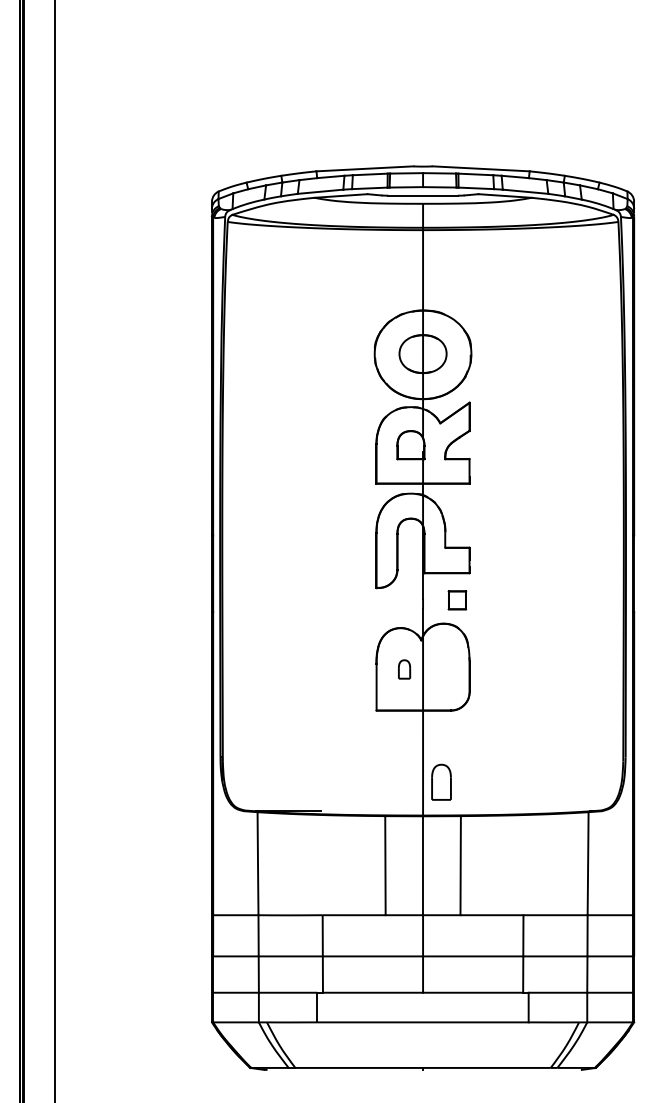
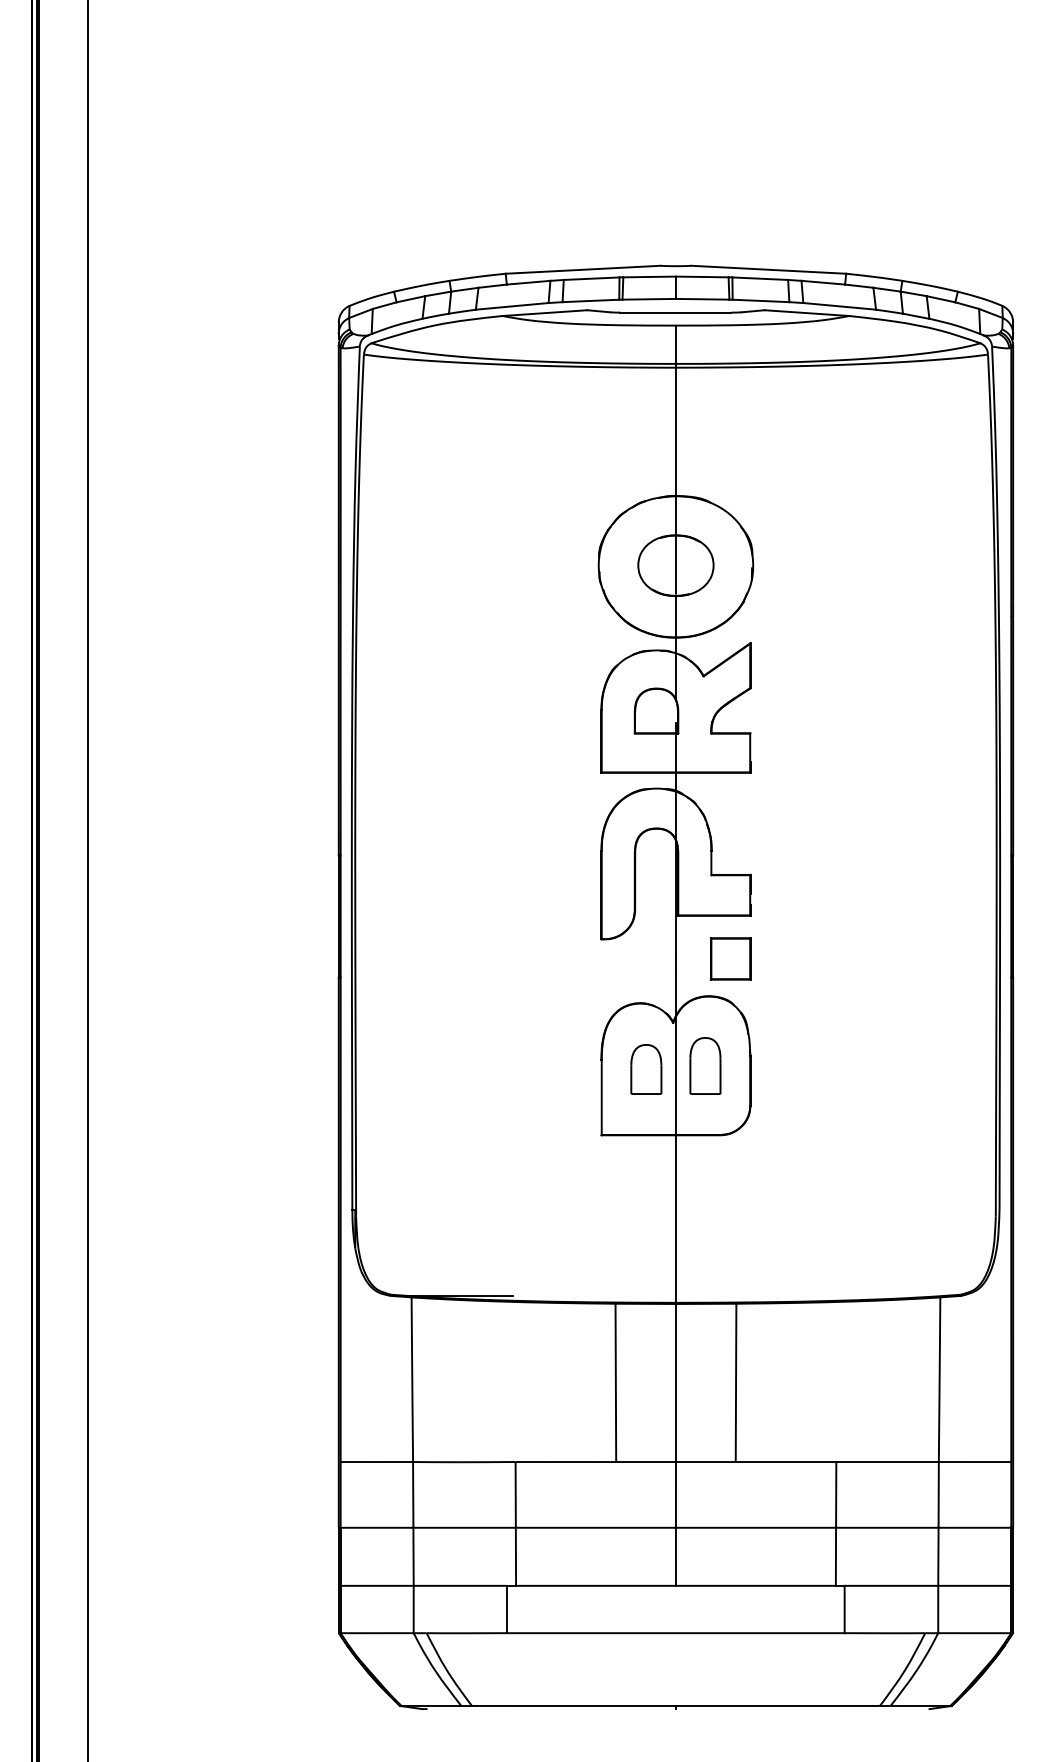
part: (457, 600) -> (730, 959), size x1.43
part: (404, 669) -> (646, 1069), size x1.67
part: (441, 781) -> (705, 1064), moved

